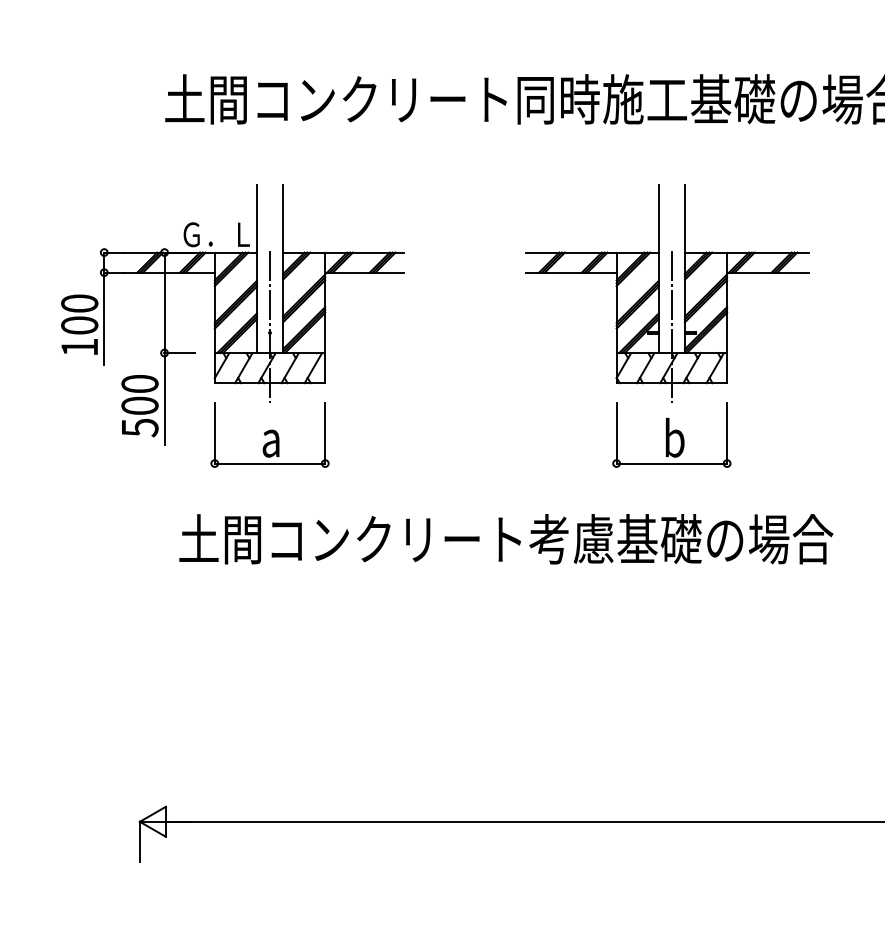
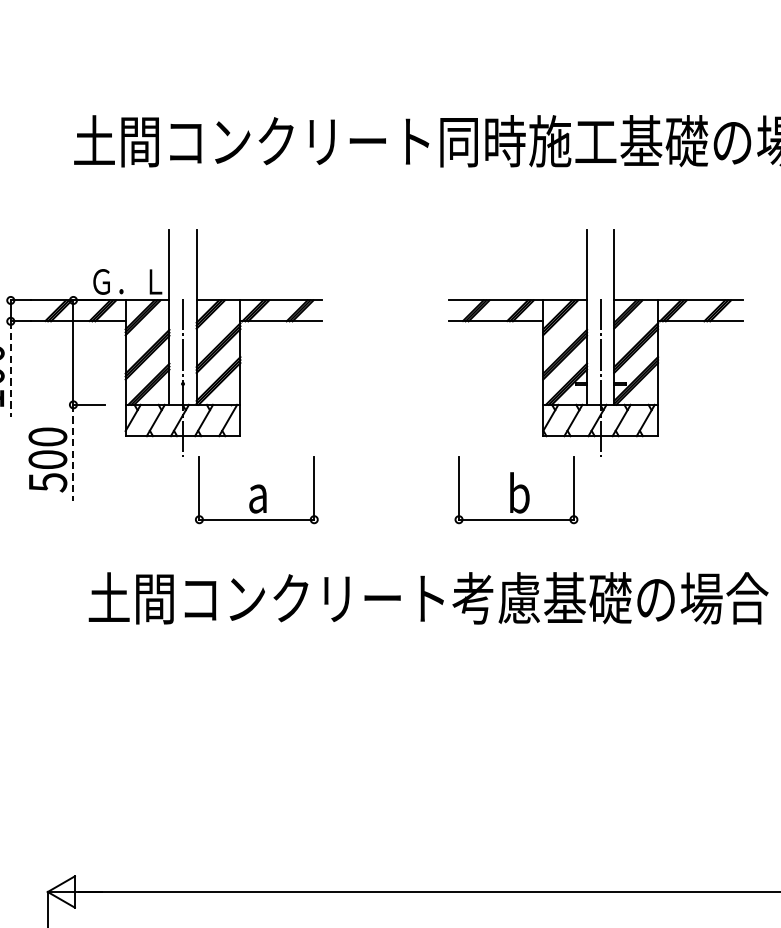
line: (104, 319) -> (11, 370), solid -> dashed
line: (164, 399) -> (73, 453), solid -> dashed
part: (269, 434) -> (256, 489), moved
part: (671, 434) -> (516, 489), moved

